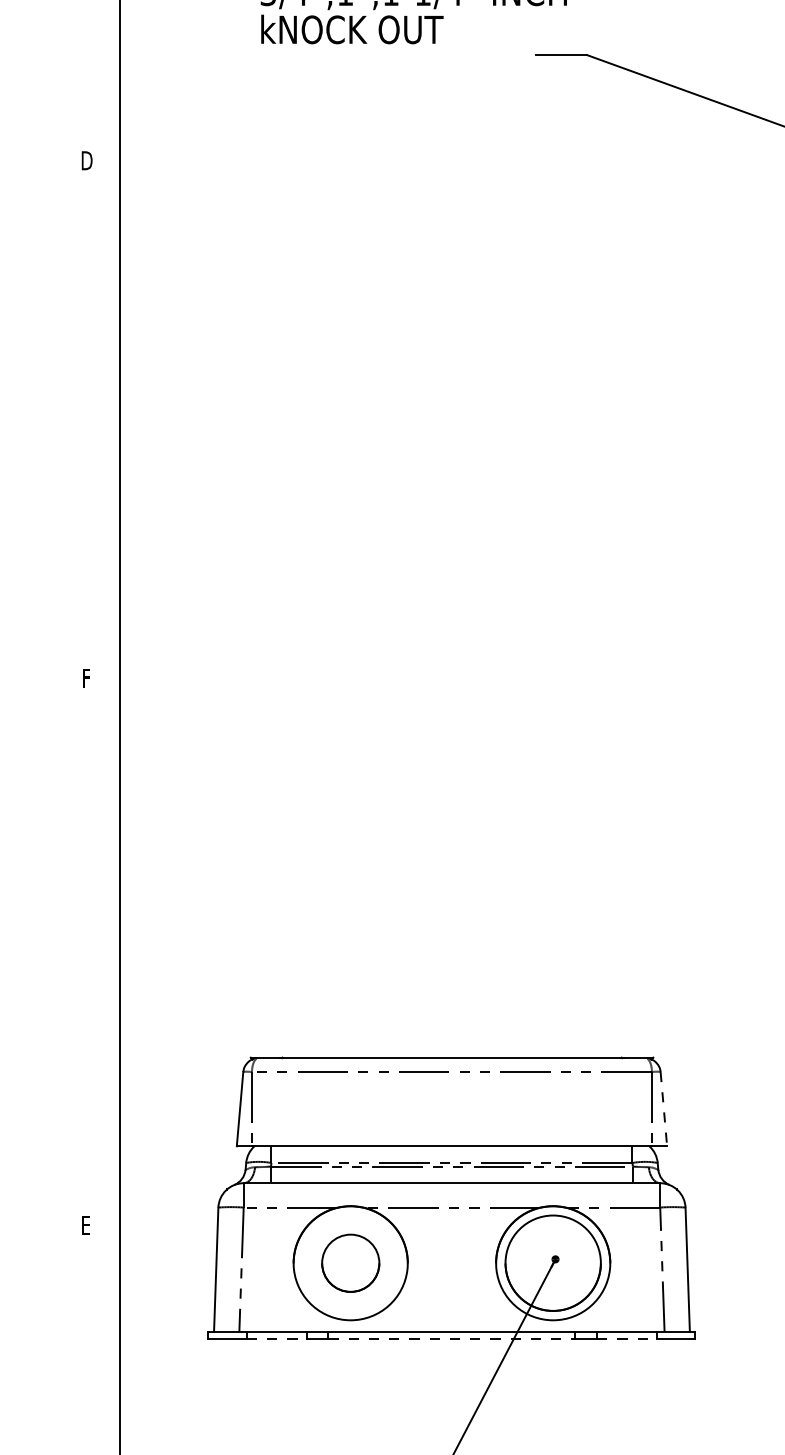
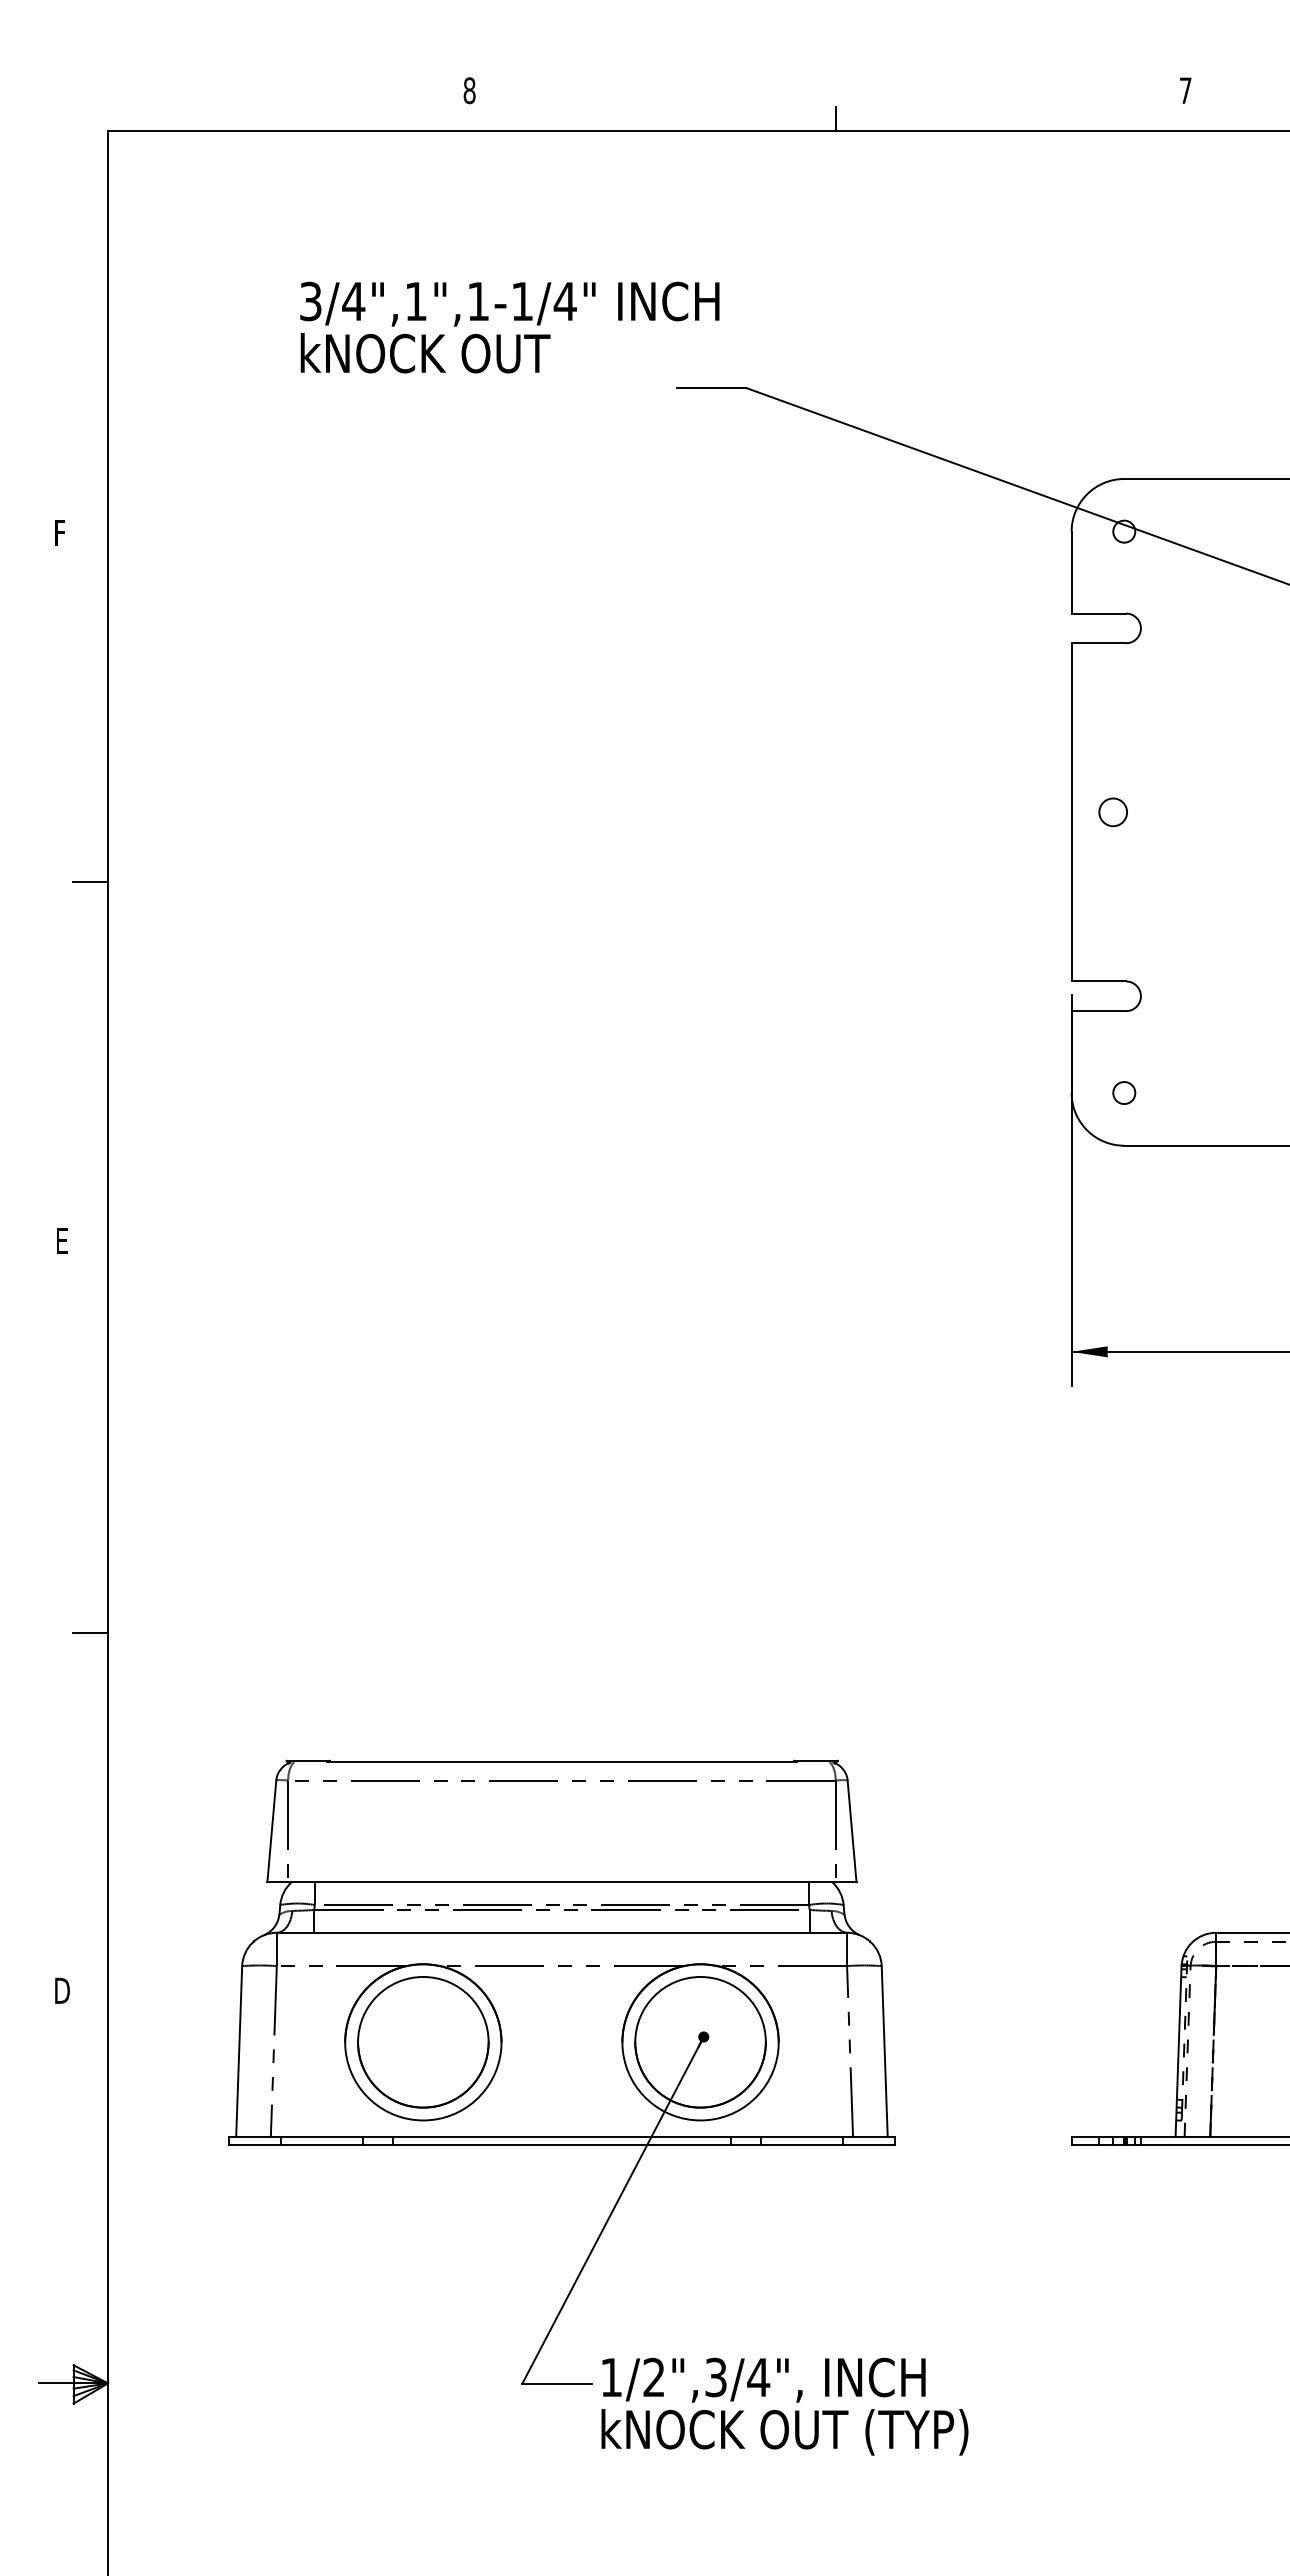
text: (87, 160) -> (62, 532), D -> F
line: (107, 415) -> (90, 881), added
text: (87, 677) -> (63, 1240), F -> E
line: (107, 963) -> (90, 1632), added
line: (664, 1109) -> (852, 1831), dashed -> solid
text: (87, 1225) -> (62, 1990), E -> D
circle: (350, 1263) -> (423, 2042), size x1.67
line: (277, 1338) -> (322, 2145), dashed -> solid
line: (452, 1338) -> (562, 2145), dashed -> solid
line: (626, 1338) -> (801, 2145), dashed -> solid

